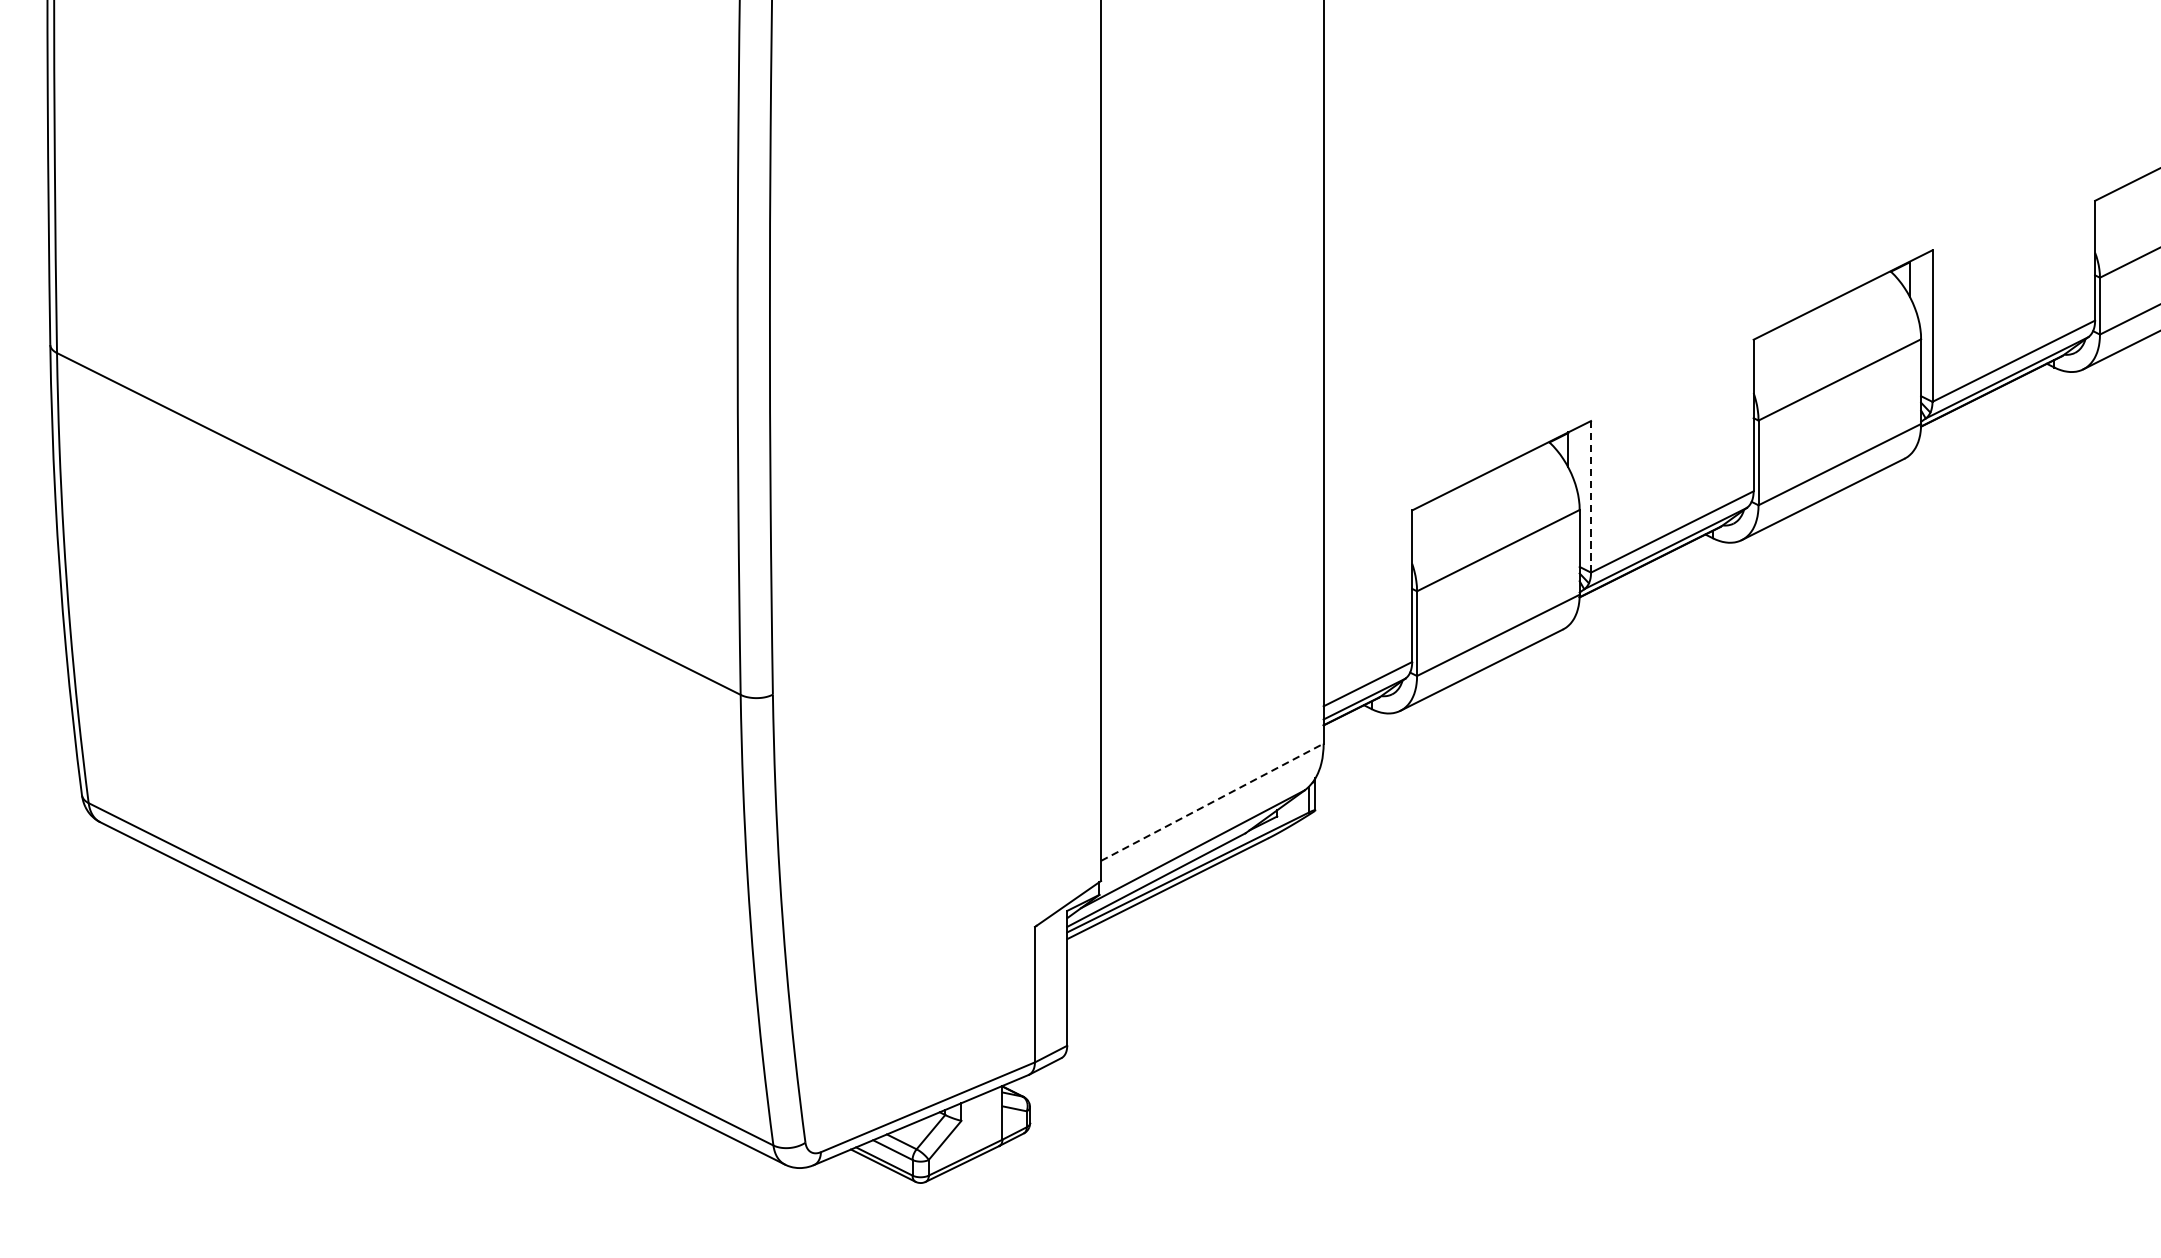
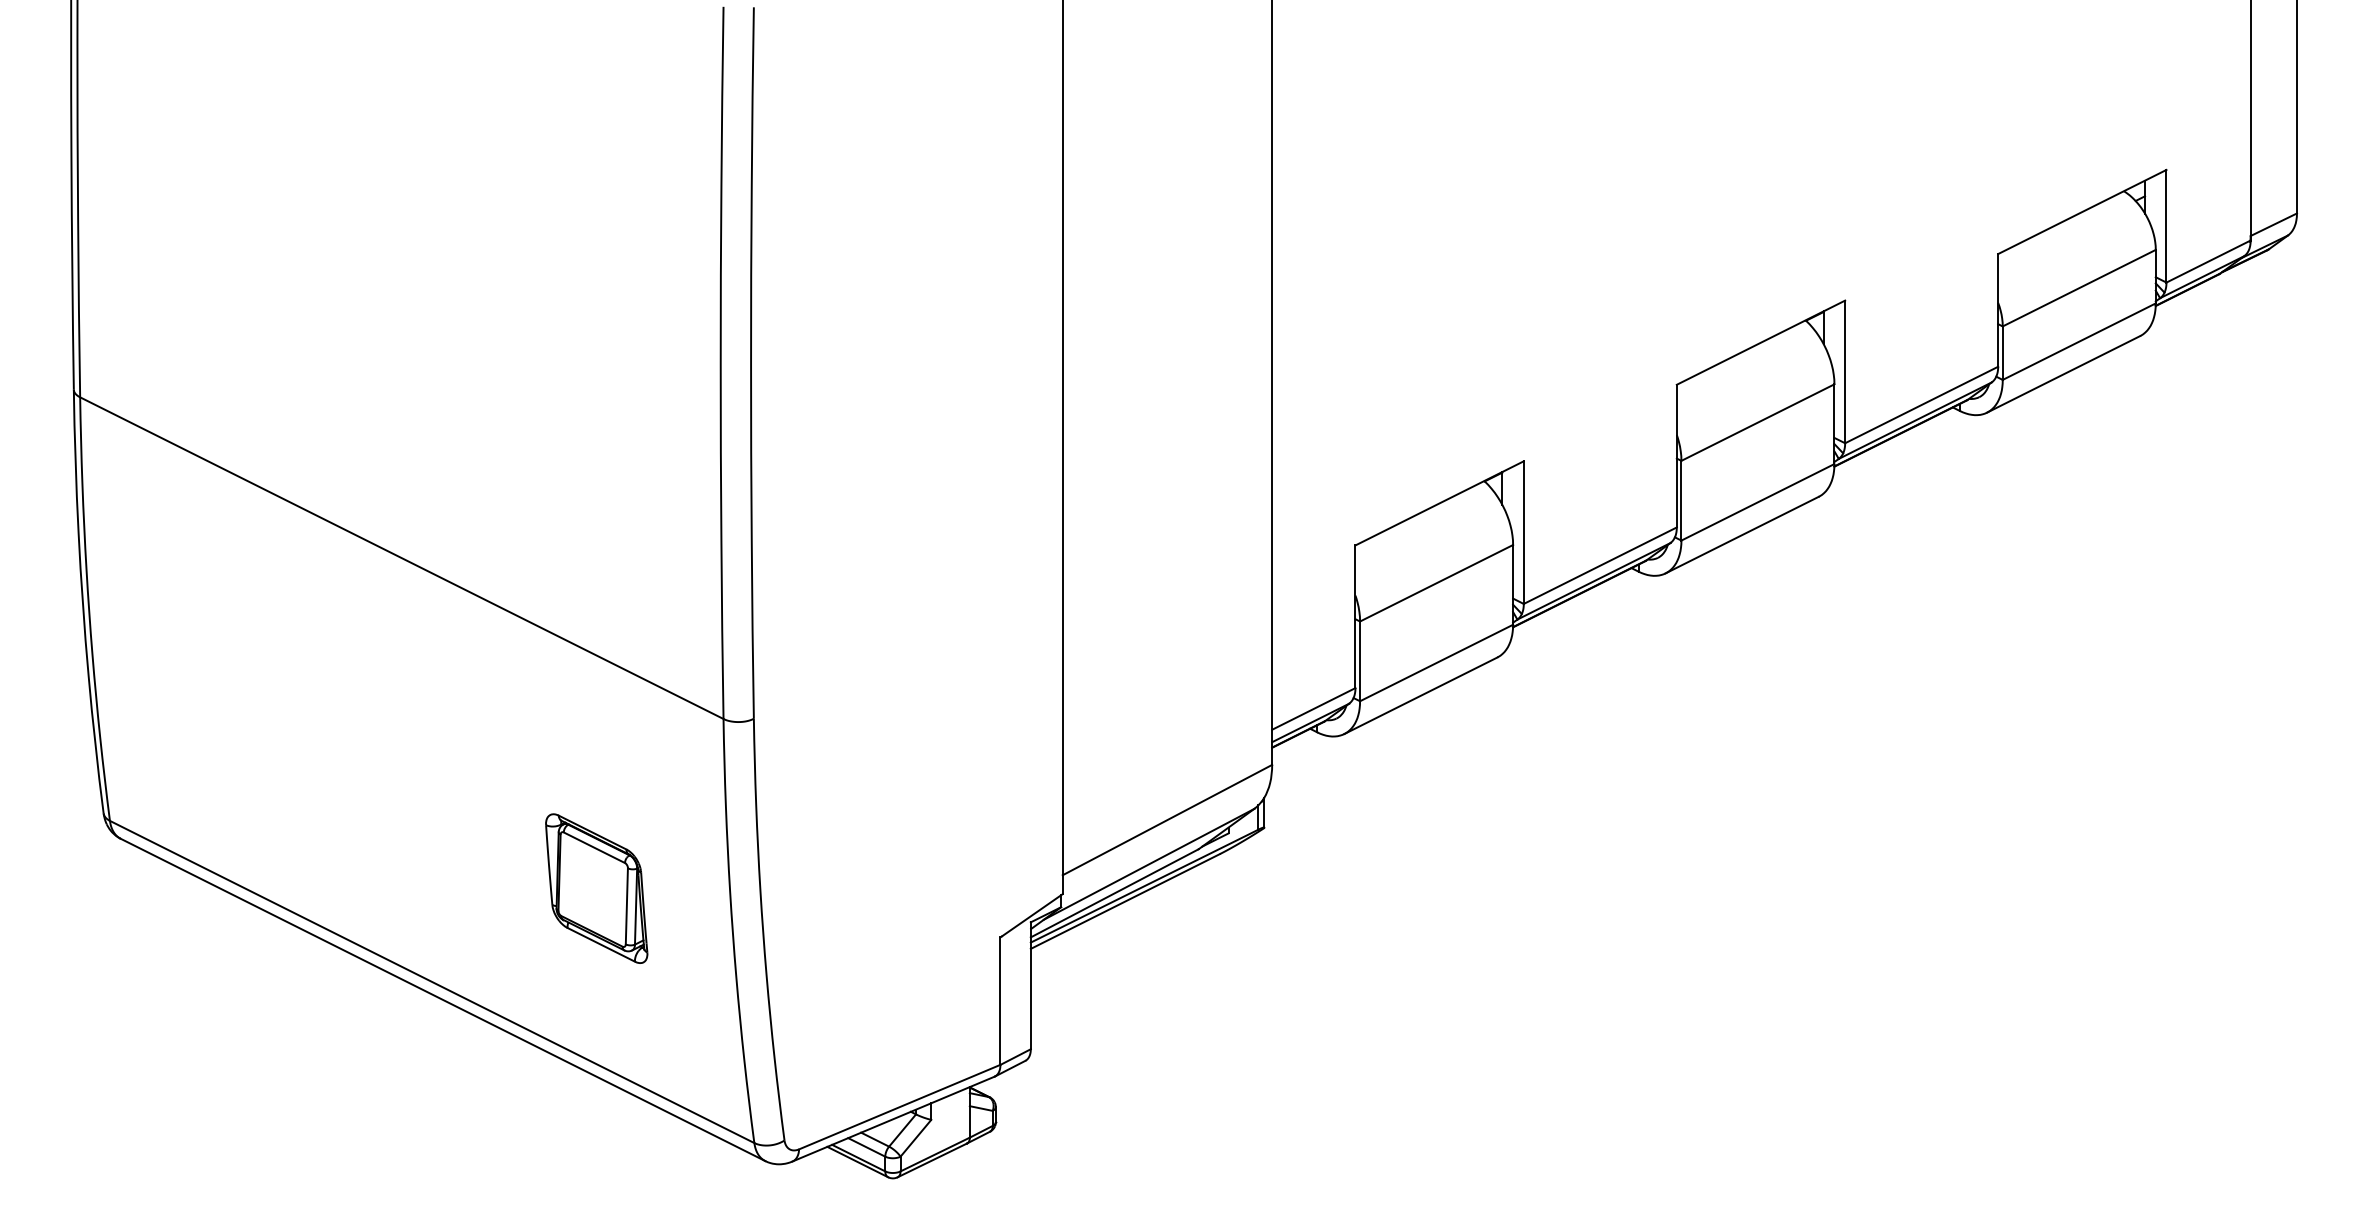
line: (1590, 496) -> (1523, 532), dashed -> solid
line: (1212, 801) -> (1167, 819), dashed -> solid
part: (605, 874) -> (596, 888), added

